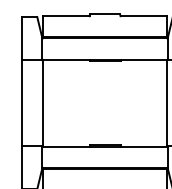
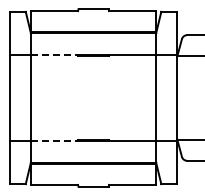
line: (66, 59) -> (54, 54), solid -> dashed
line: (66, 146) -> (54, 141), solid -> dashed

